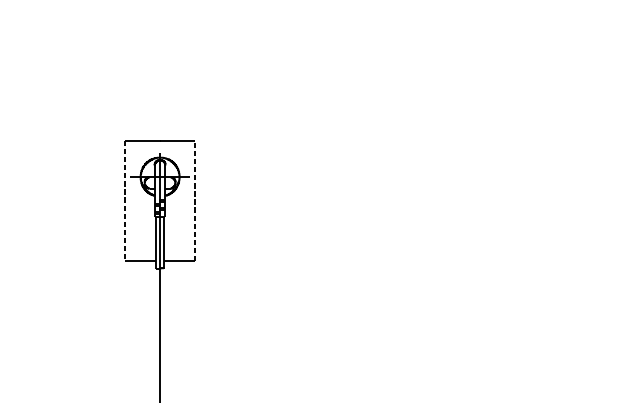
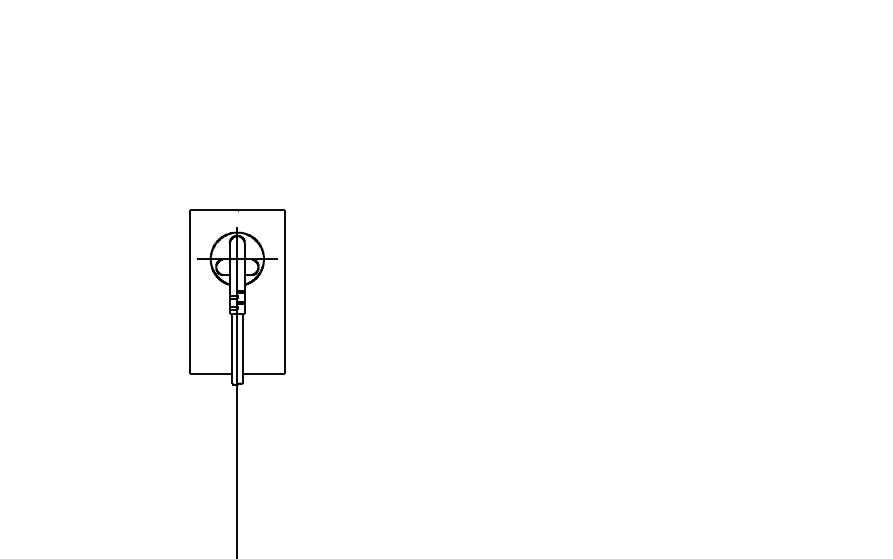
line: (125, 201) -> (189, 292), dashed -> solid
line: (195, 201) -> (285, 292), dashed -> solid

